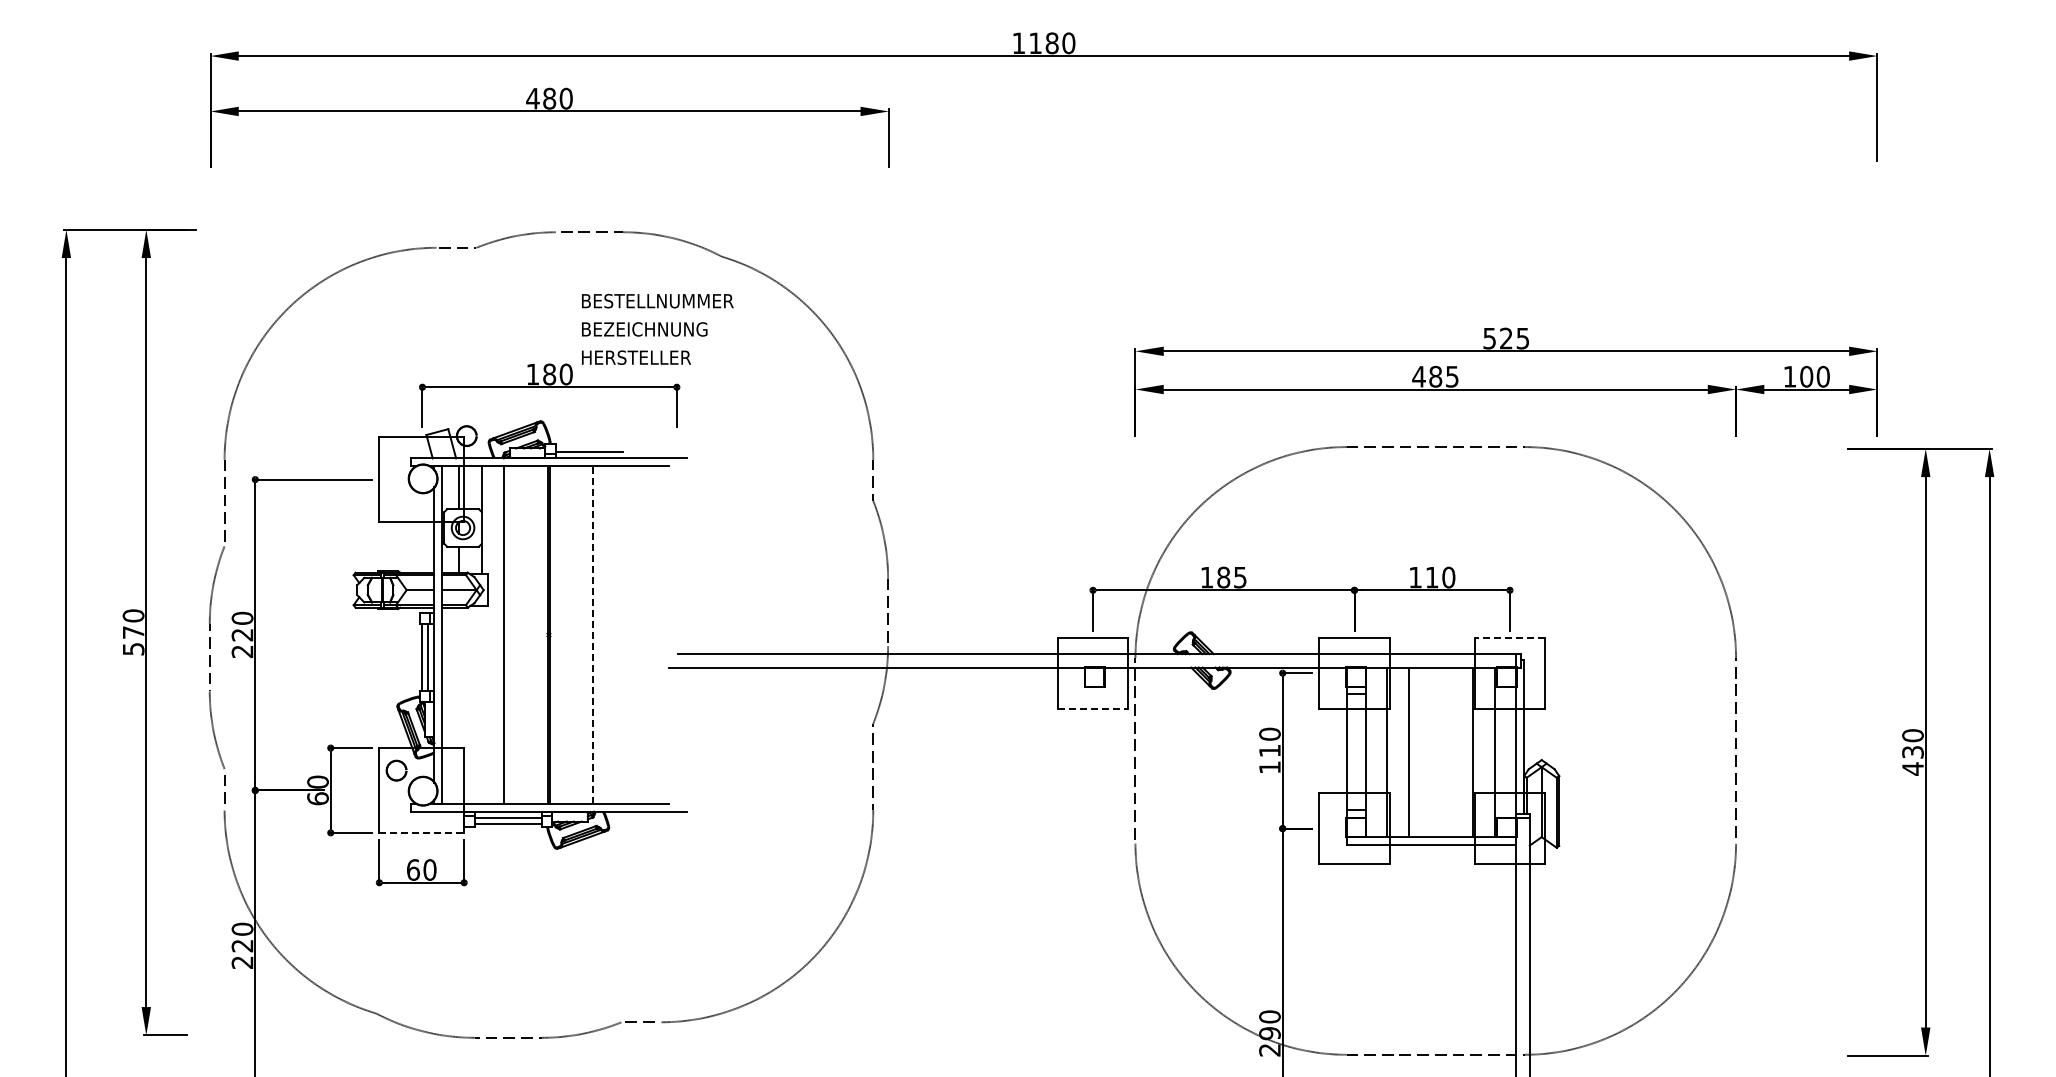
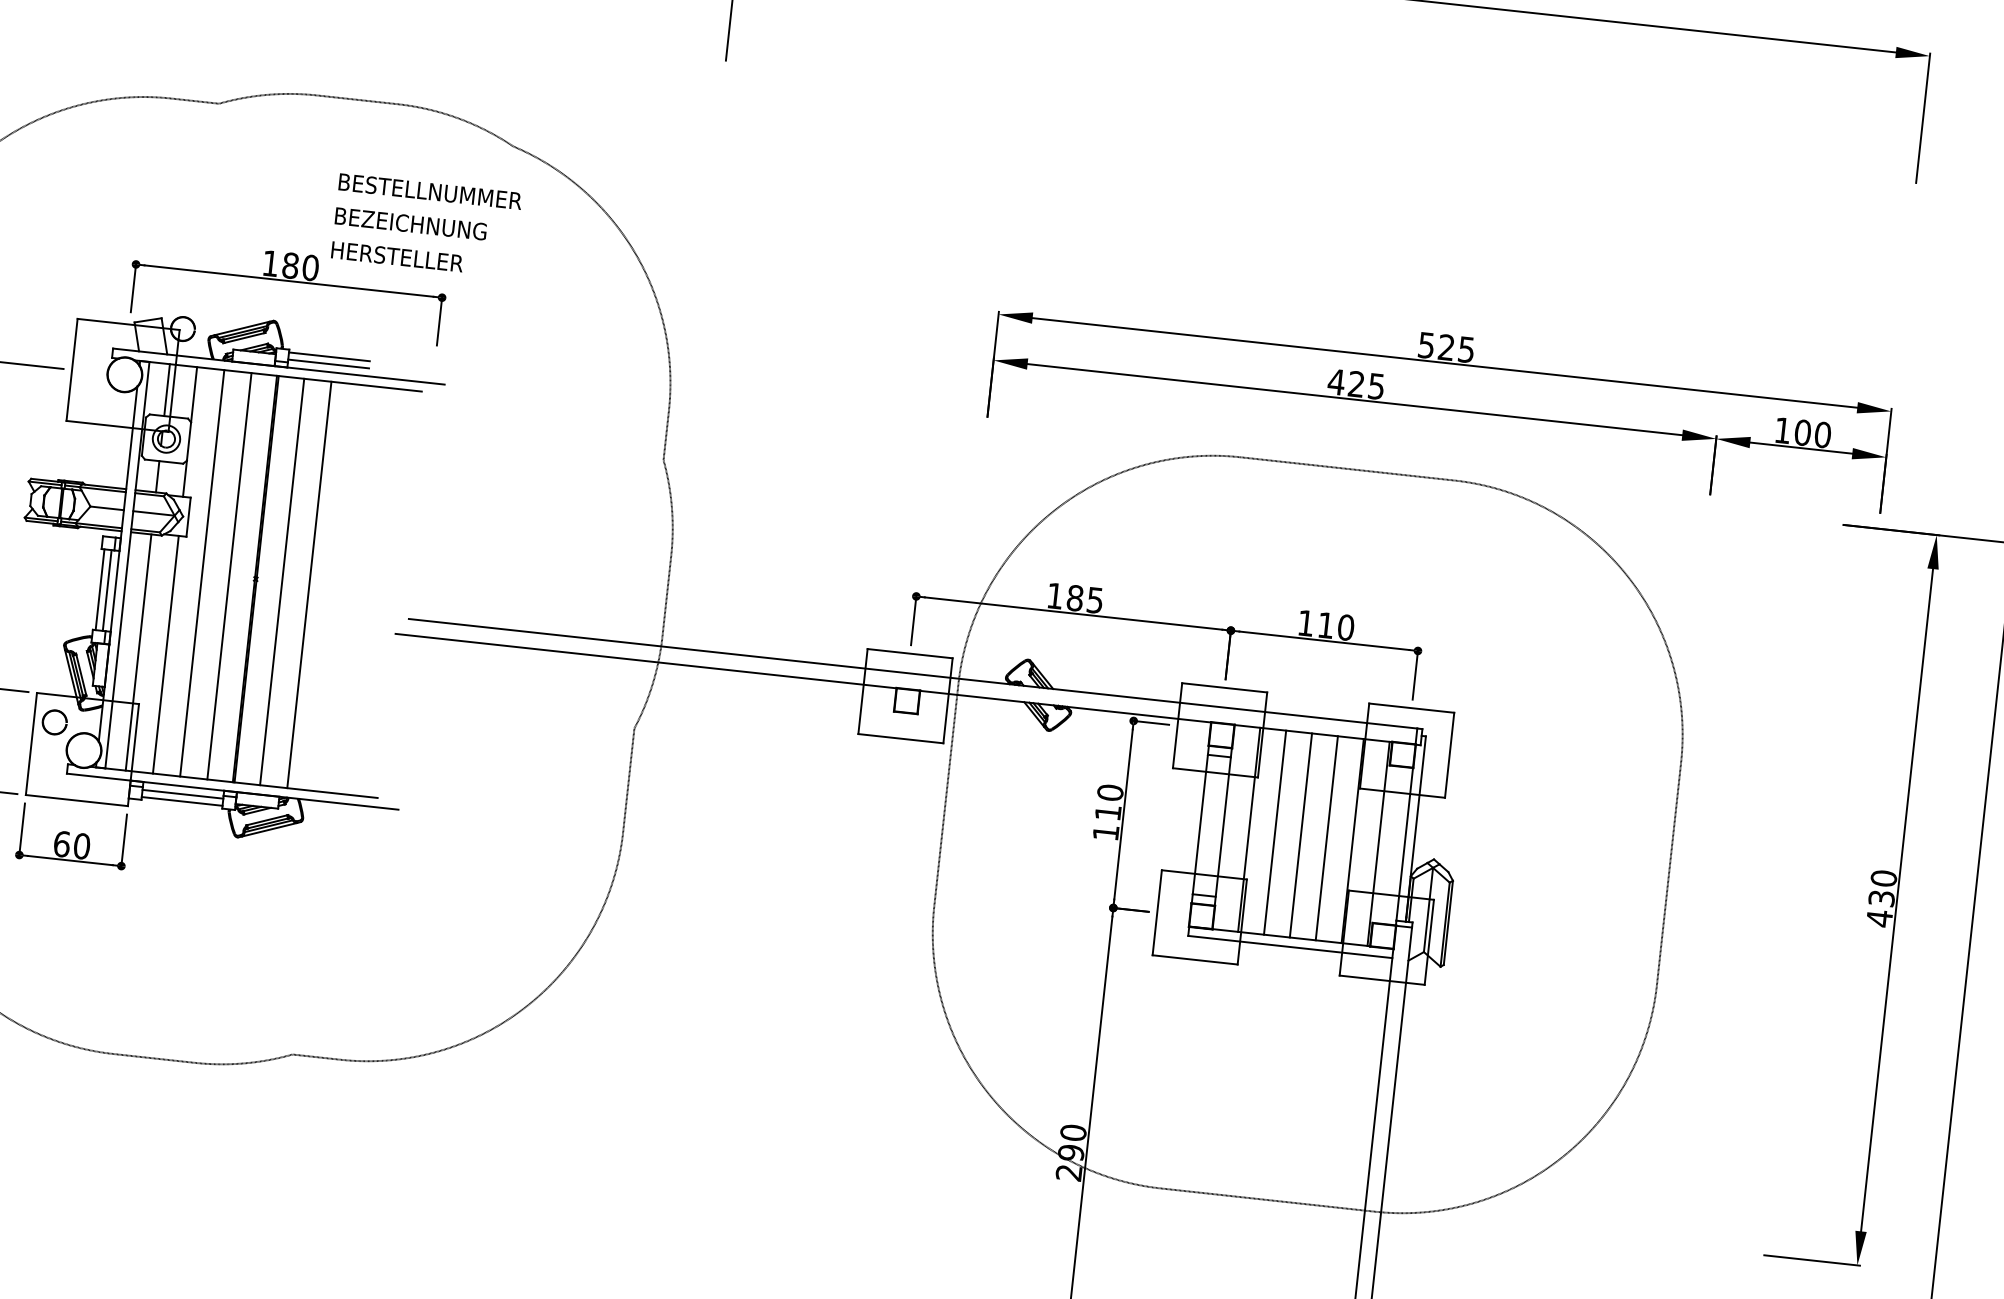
text: (1435, 376) -> (1356, 383), 485 -> 425
line: (589, 445) -> (329, 356), added
line: (527, 634) -> (230, 575), added
line: (570, 634) -> (281, 581), added
line: (593, 635) -> (309, 585), dashed -> solid
line: (1509, 637) -> (1411, 707), dashed -> solid
line: (481, 704) -> (165, 653), added
line: (459, 705) -> (138, 652), added
line: (1093, 708) -> (901, 738), dashed -> solid
line: (1430, 752) -> (1301, 835), added
line: (1451, 752) -> (1326, 838), added
line: (422, 832) -> (77, 800), dashed -> solid

